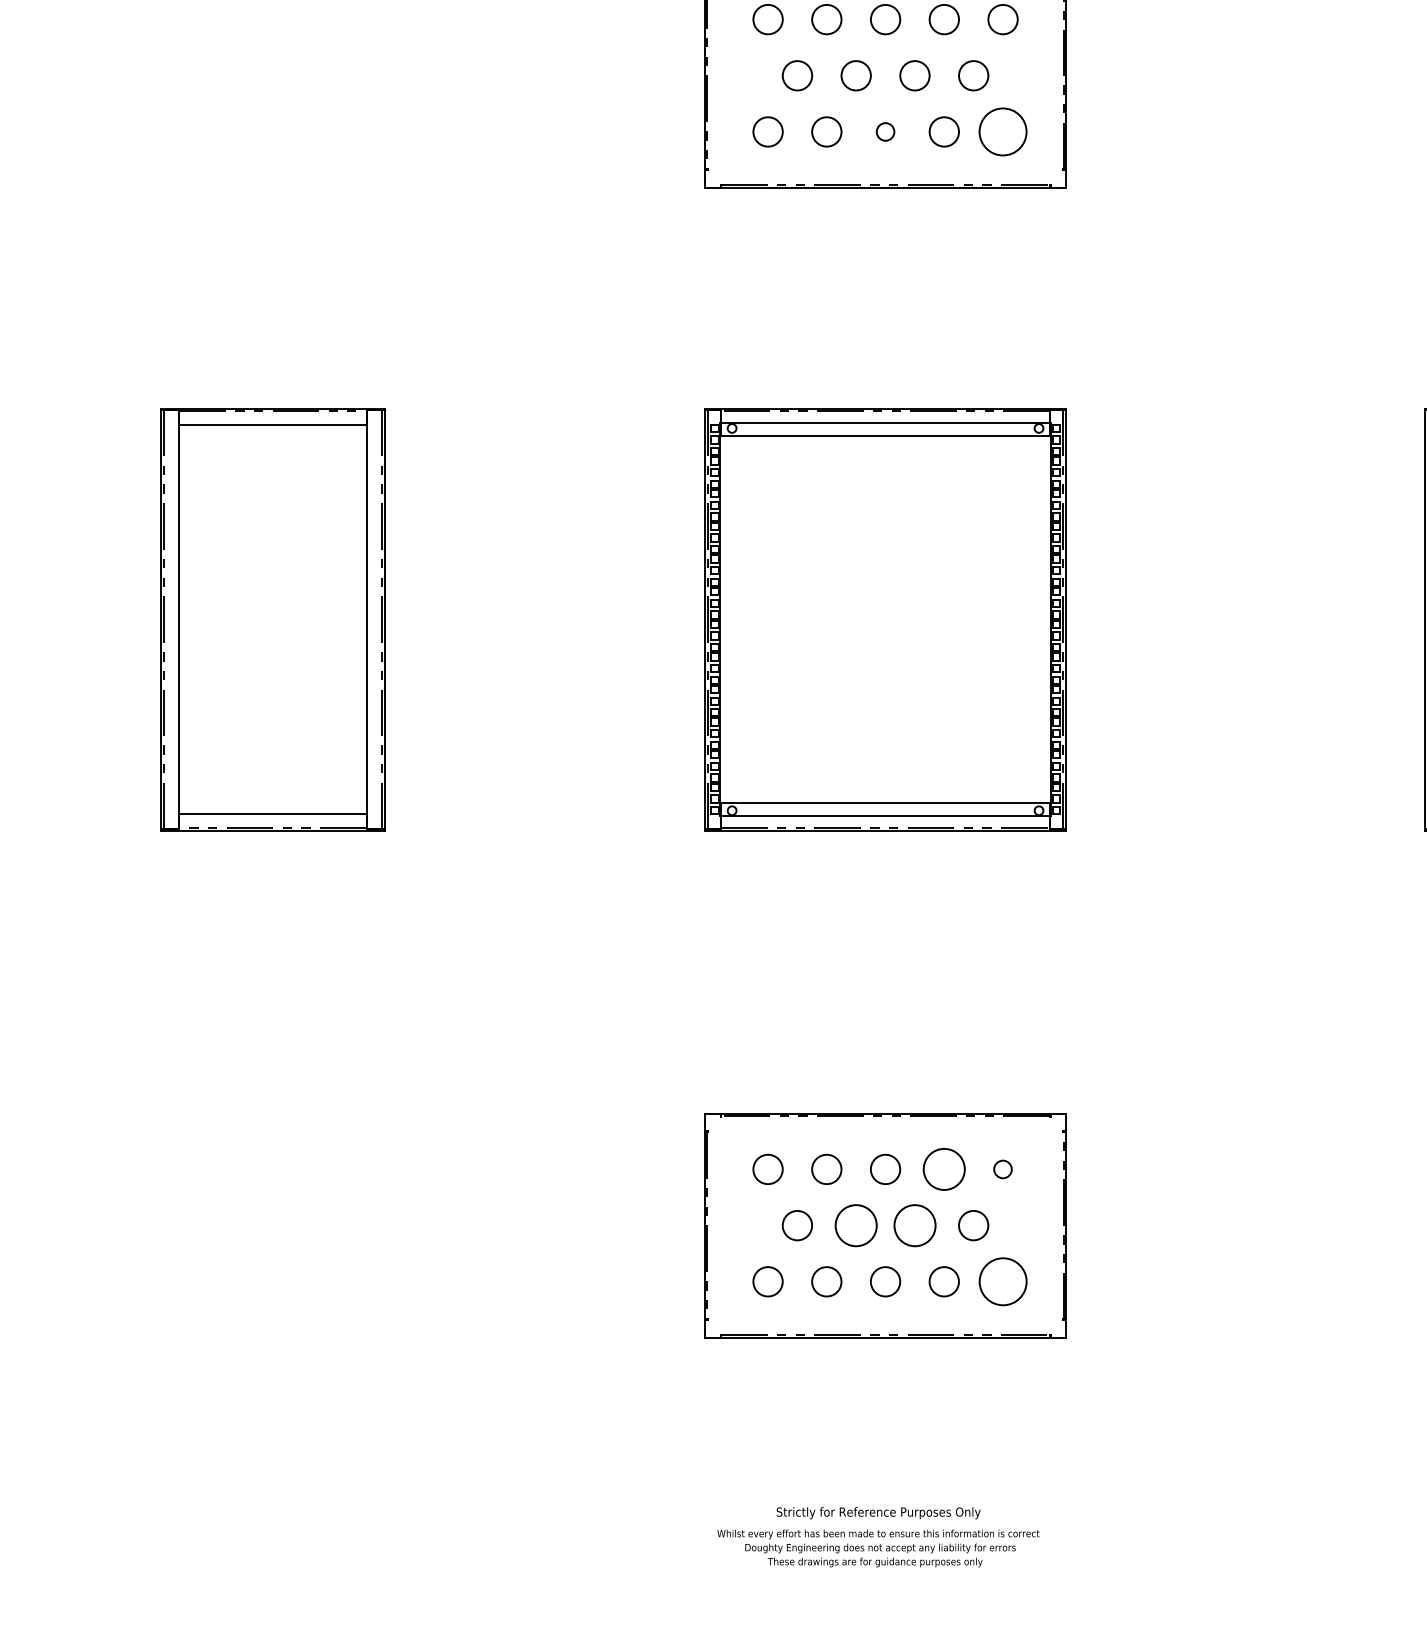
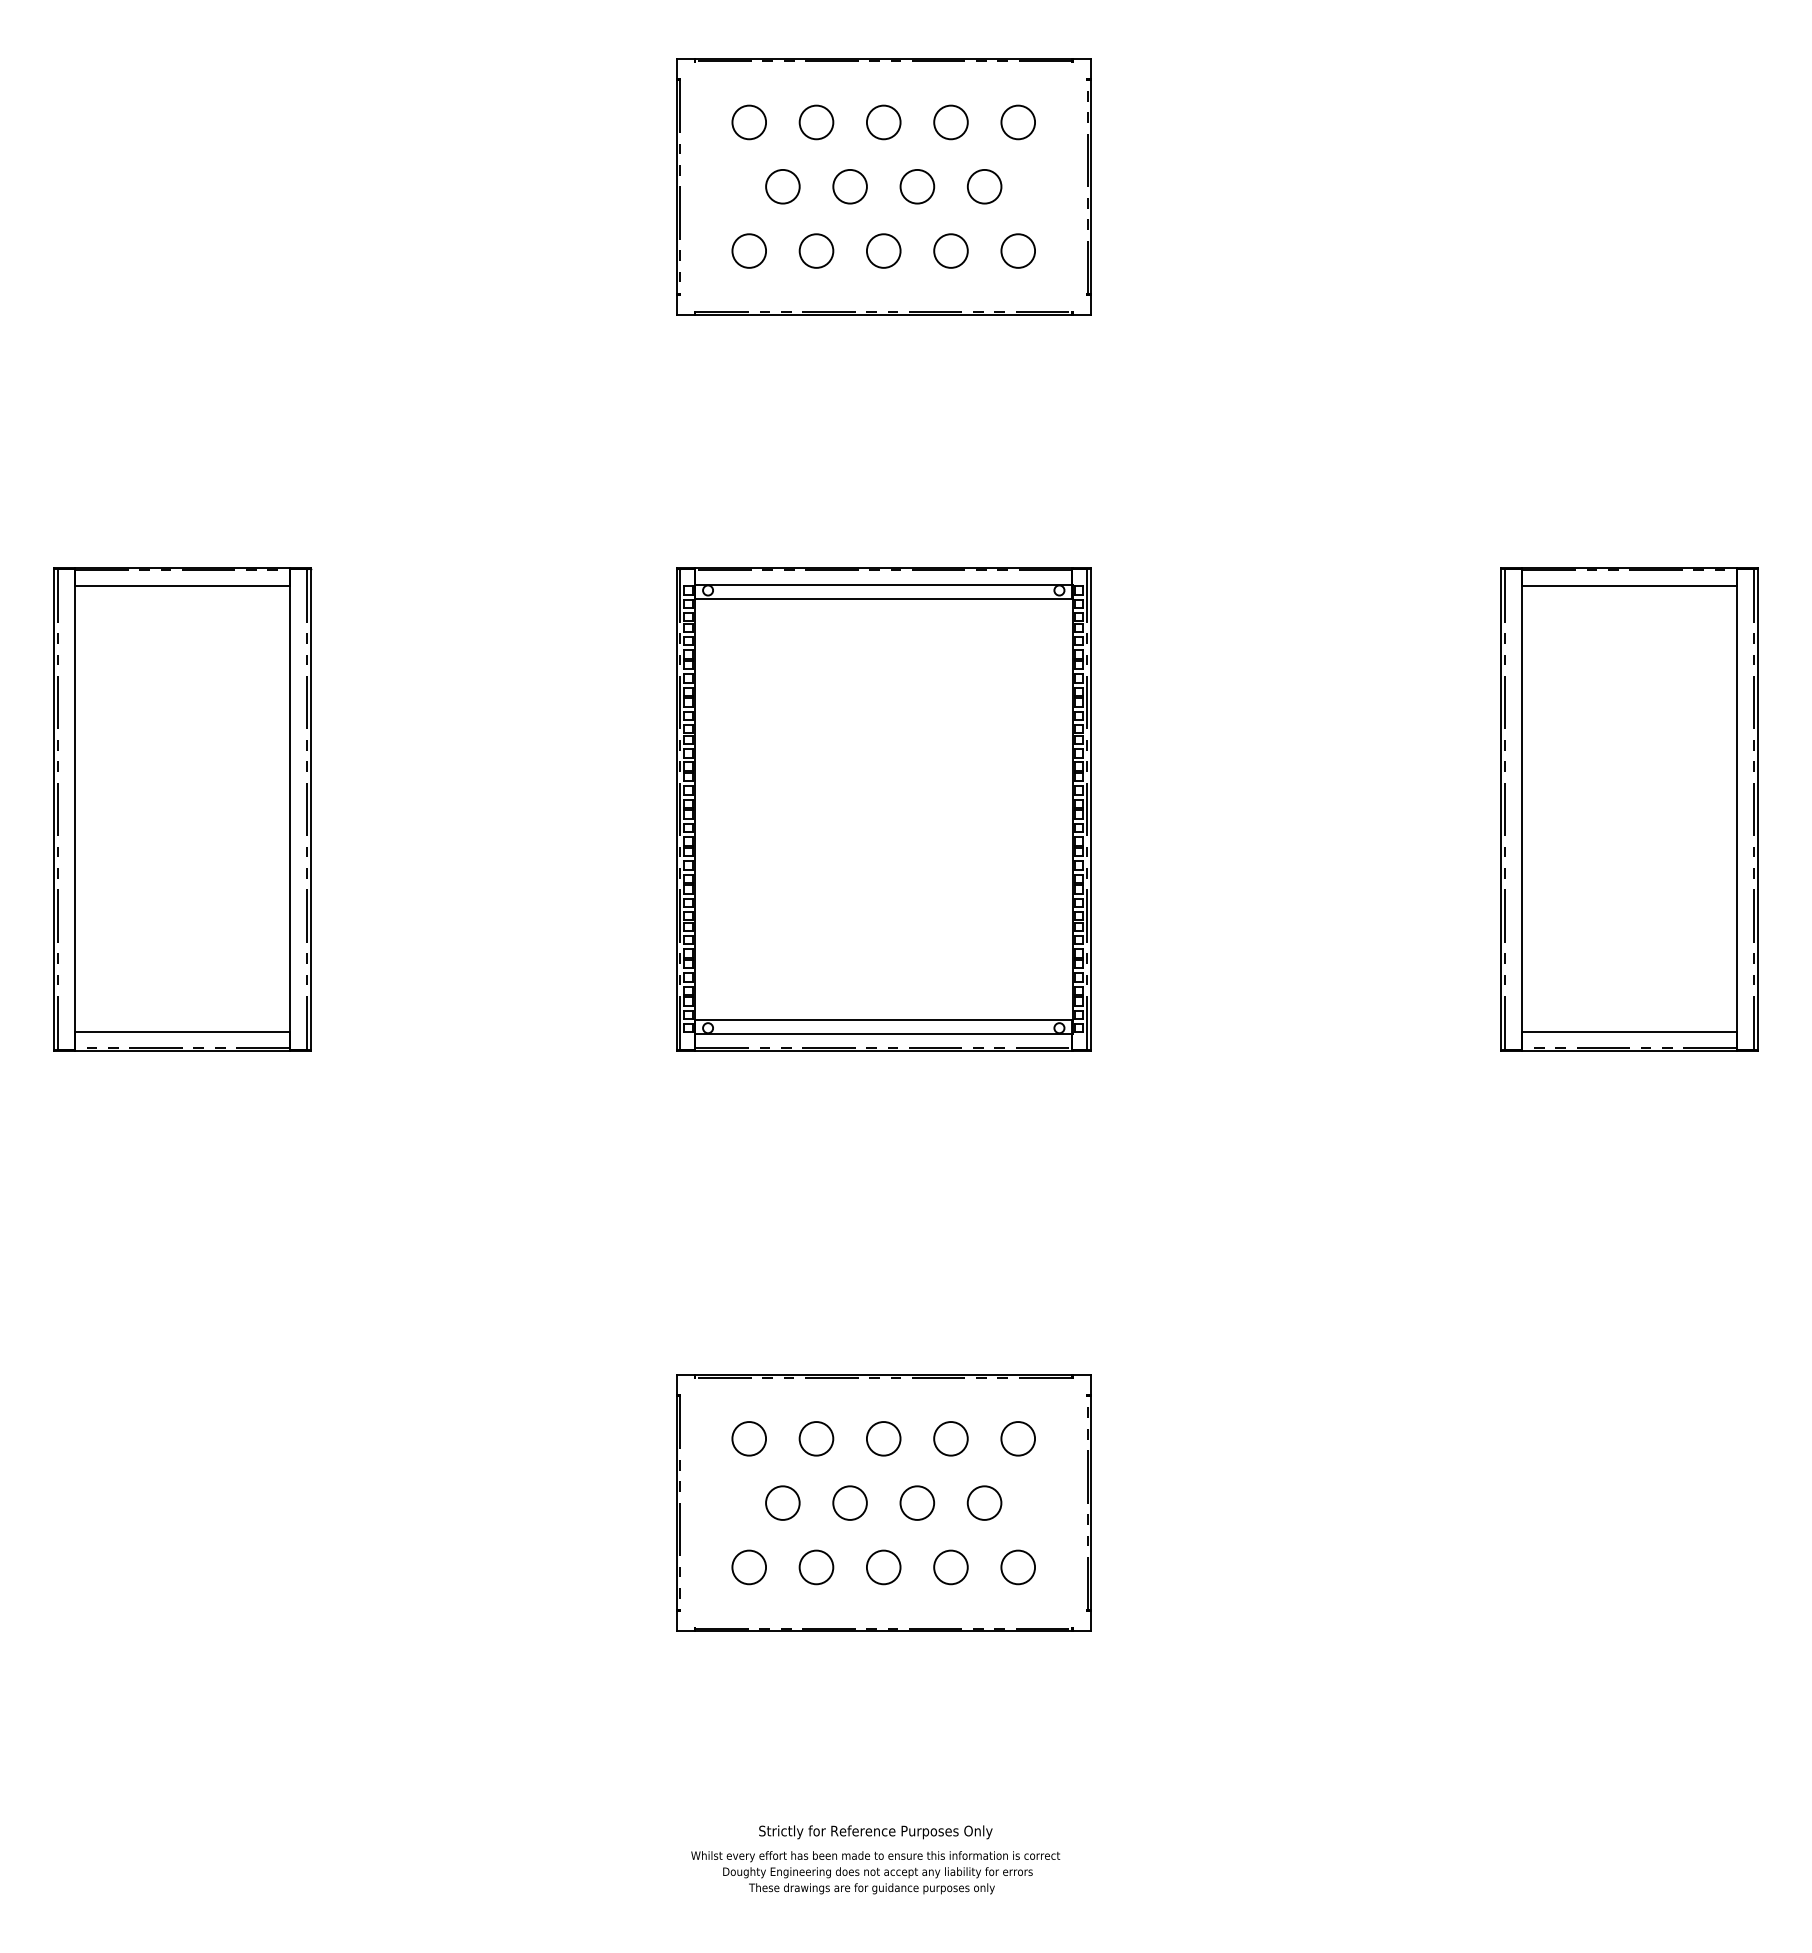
circle: (885, 131) -> (883, 250), size x1.67
circle: (1003, 131) -> (1018, 250), size x0.62
circle: (943, 1169) -> (950, 1438), size x0.71
circle: (1003, 1169) -> (1018, 1438), size x1.67
circle: (855, 1225) -> (849, 1502), size x0.71
circle: (914, 1225) -> (916, 1502), size x0.71
circle: (1002, 1281) -> (1017, 1567), size x0.62

